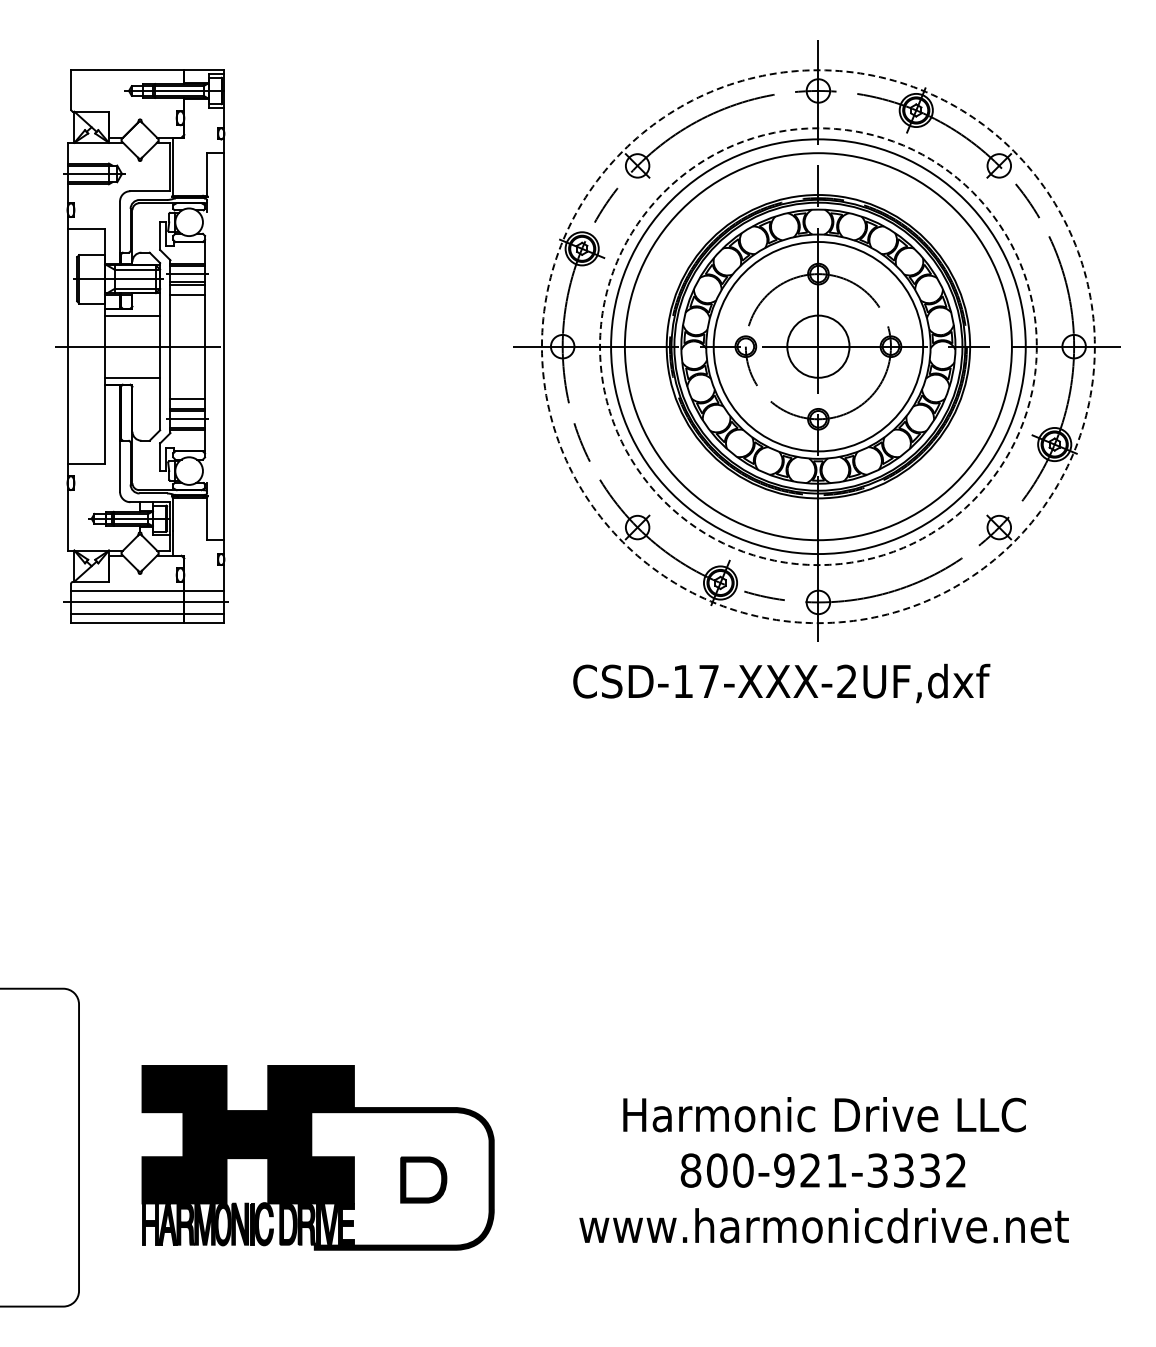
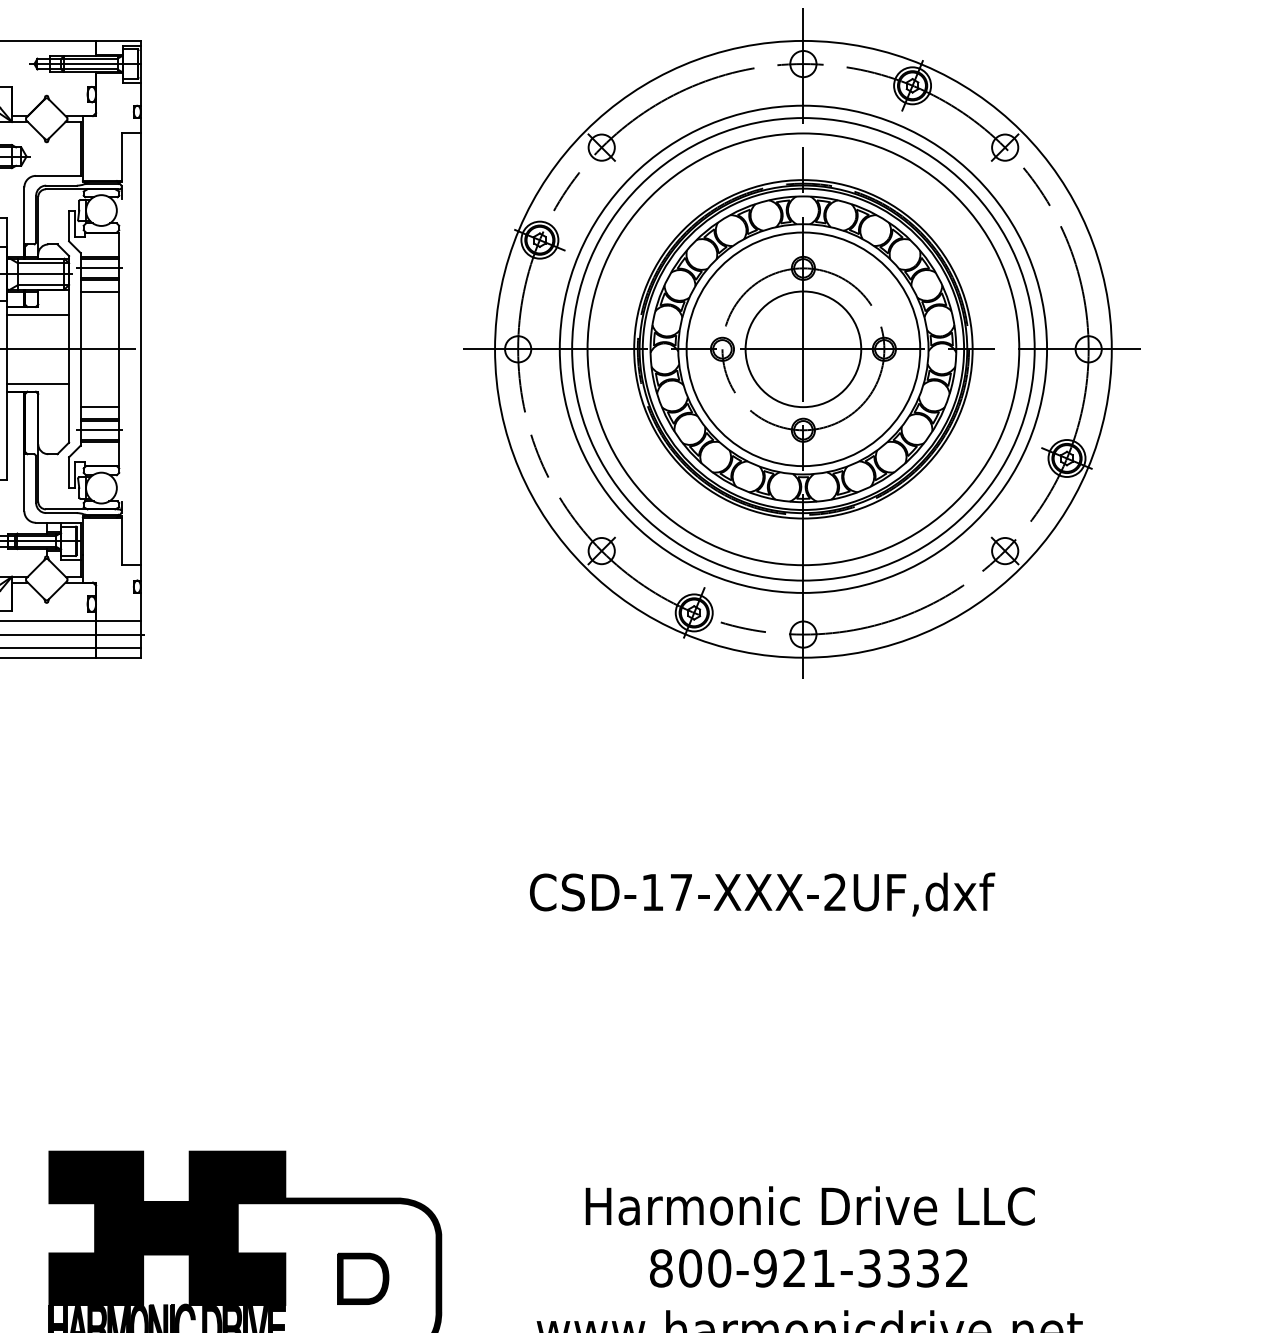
circle: (817, 346) -> (802, 349), dashed -> solid
circle: (818, 346) -> (803, 349), dashed -> solid
circle: (818, 346) -> (803, 349), size x1.67
text: (781, 683) -> (762, 894), moved

